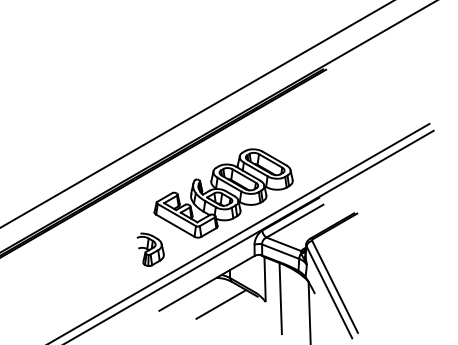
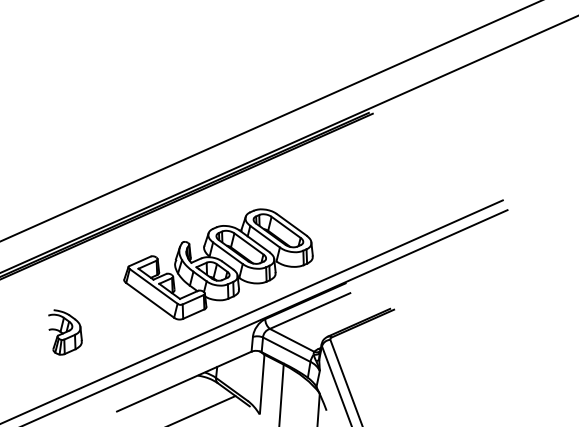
part: (150, 249) -> (64, 332), moved

